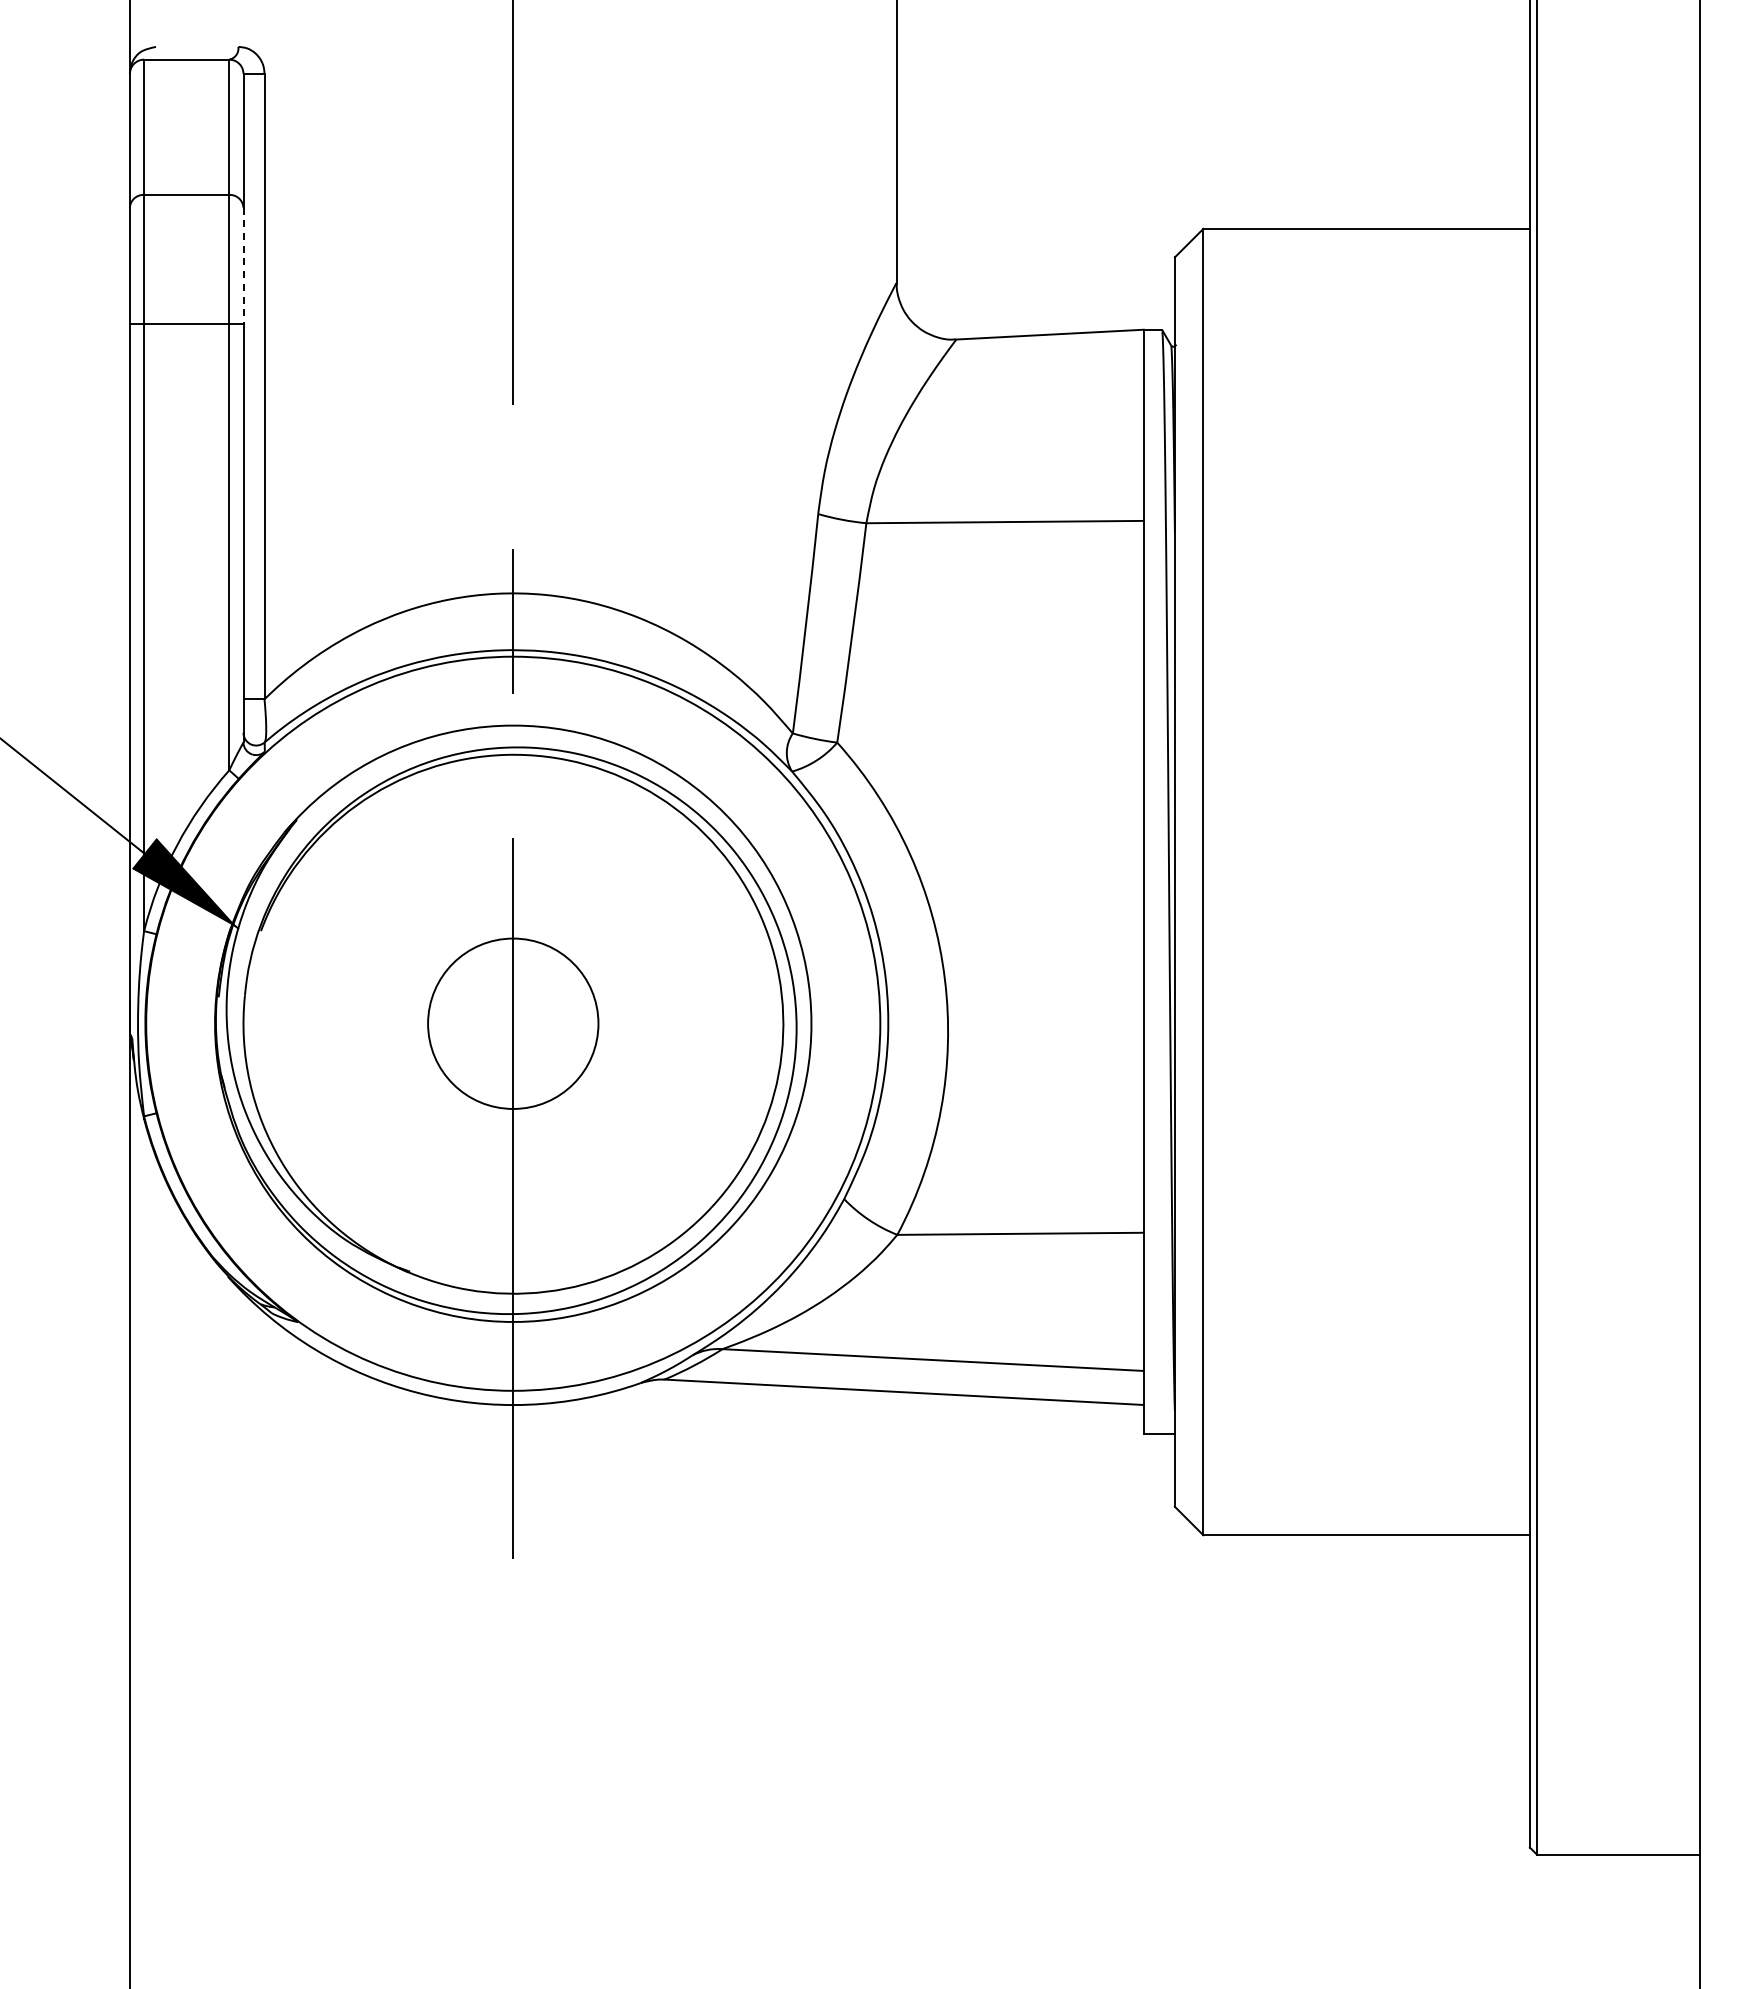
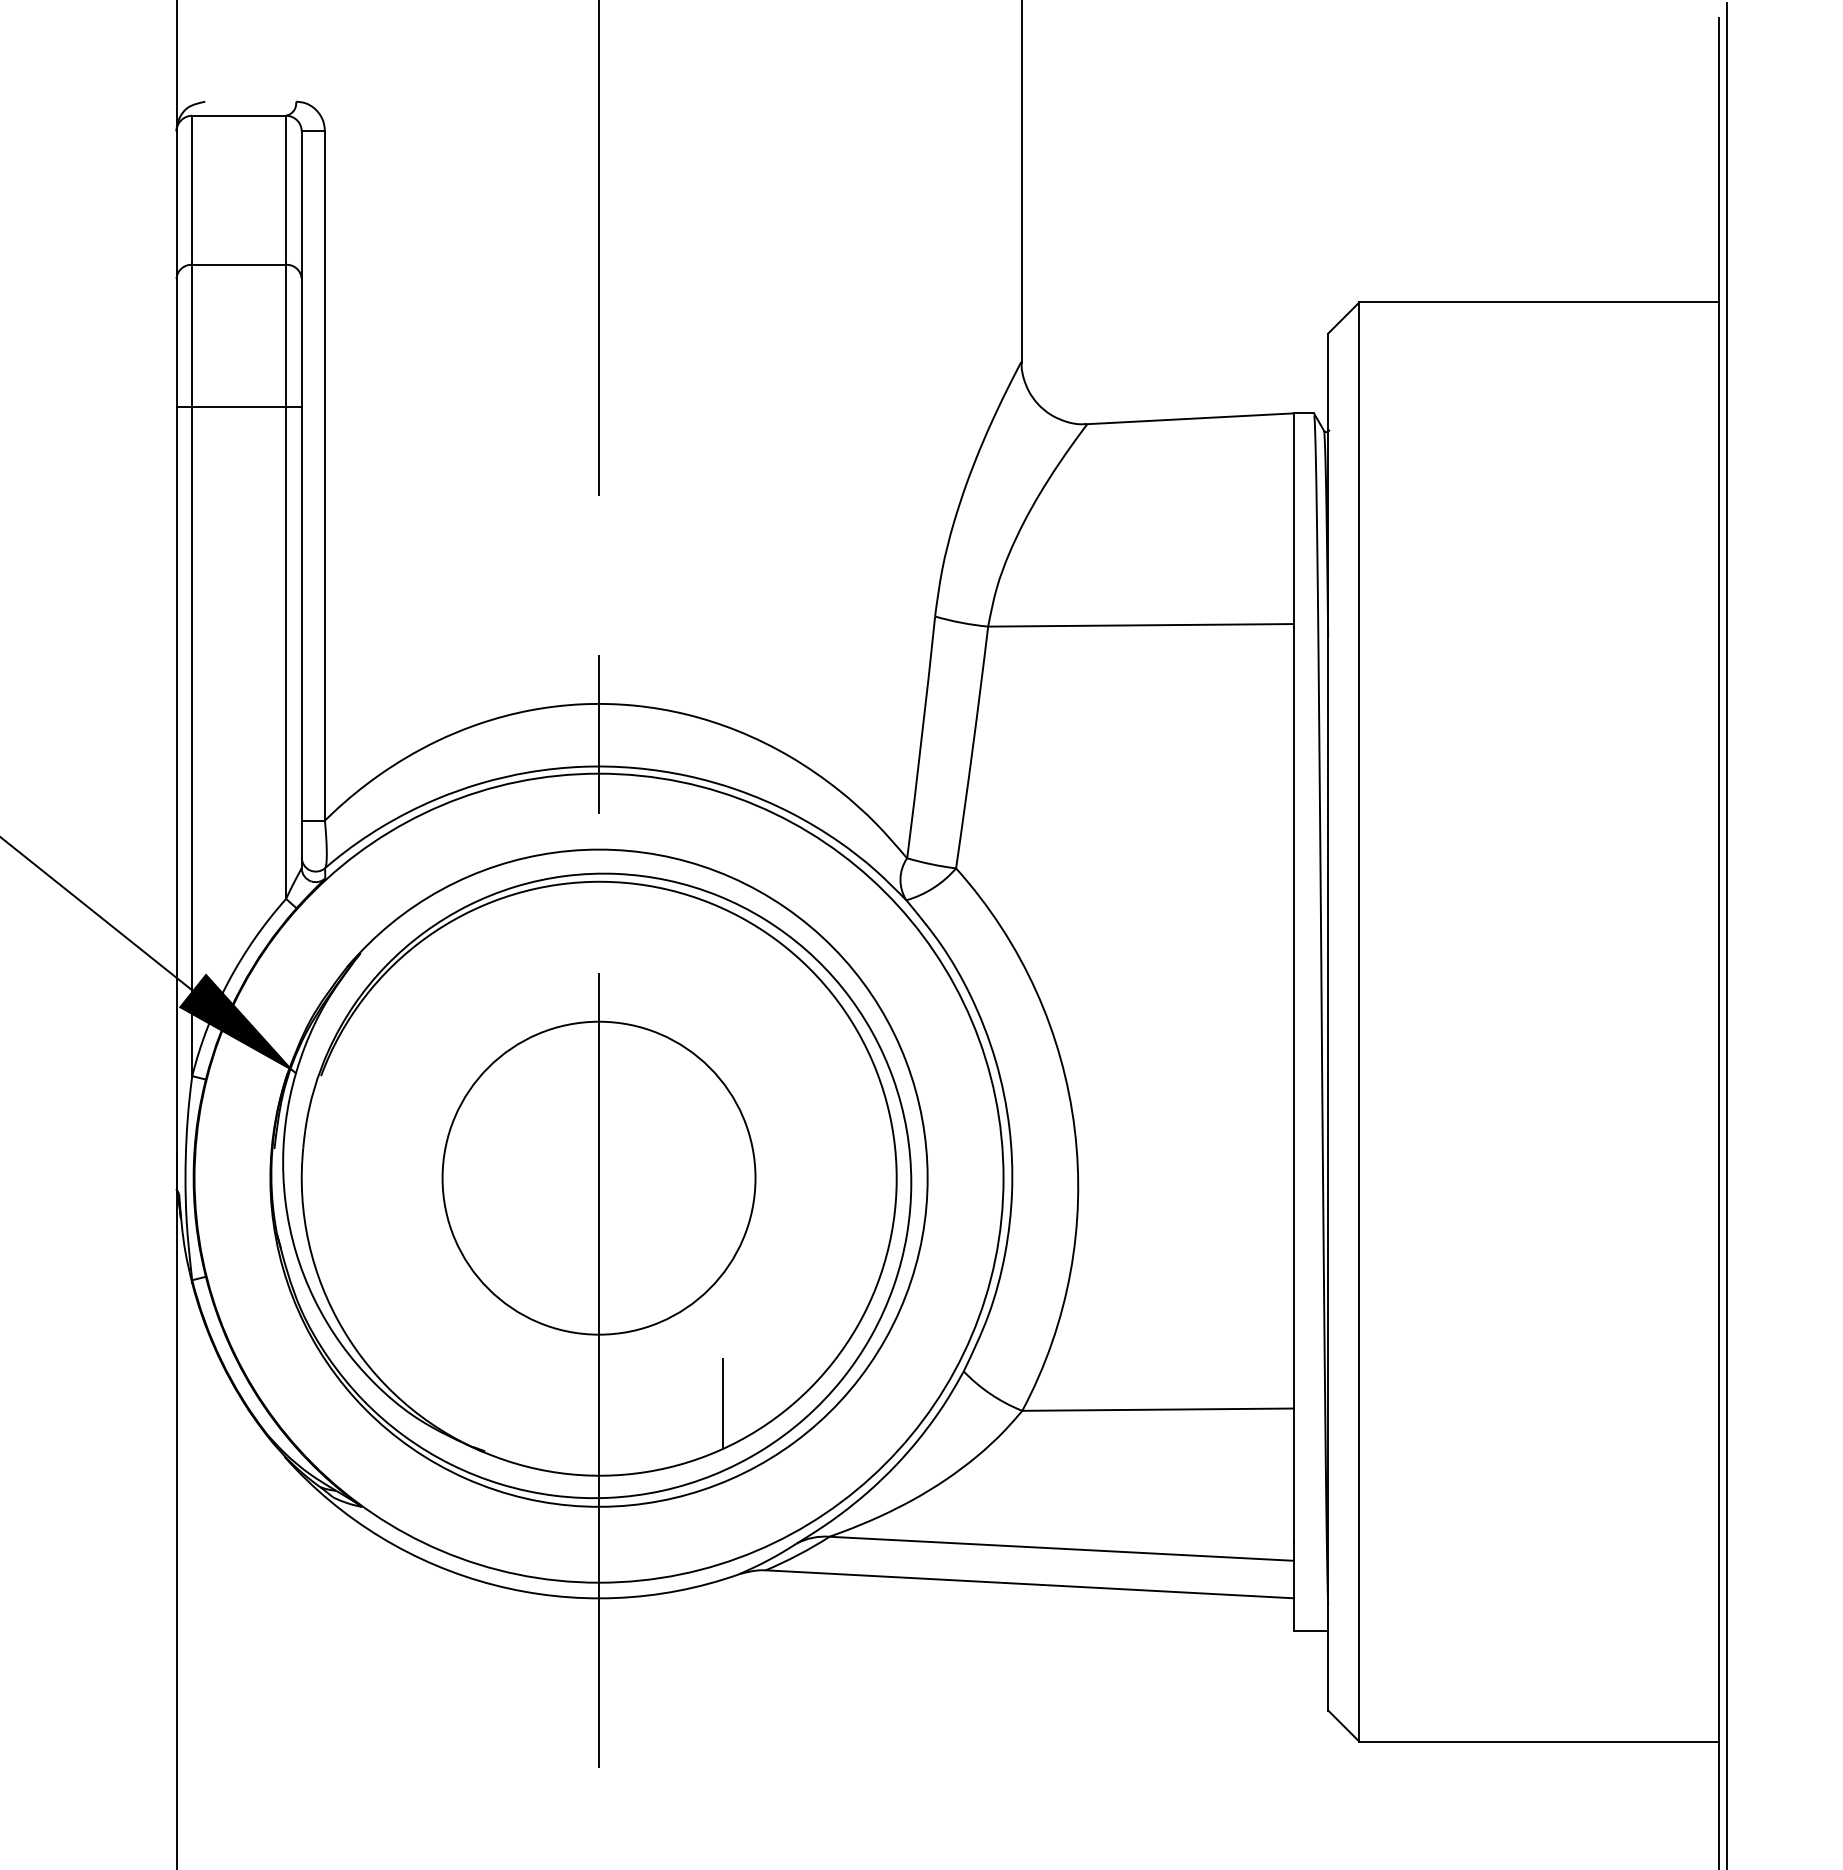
line: (243, 265) -> (301, 342), dashed -> solid
circle: (513, 1023) -> (599, 1177), size x1.67
line: (625, 1228) -> (722, 1403), added

